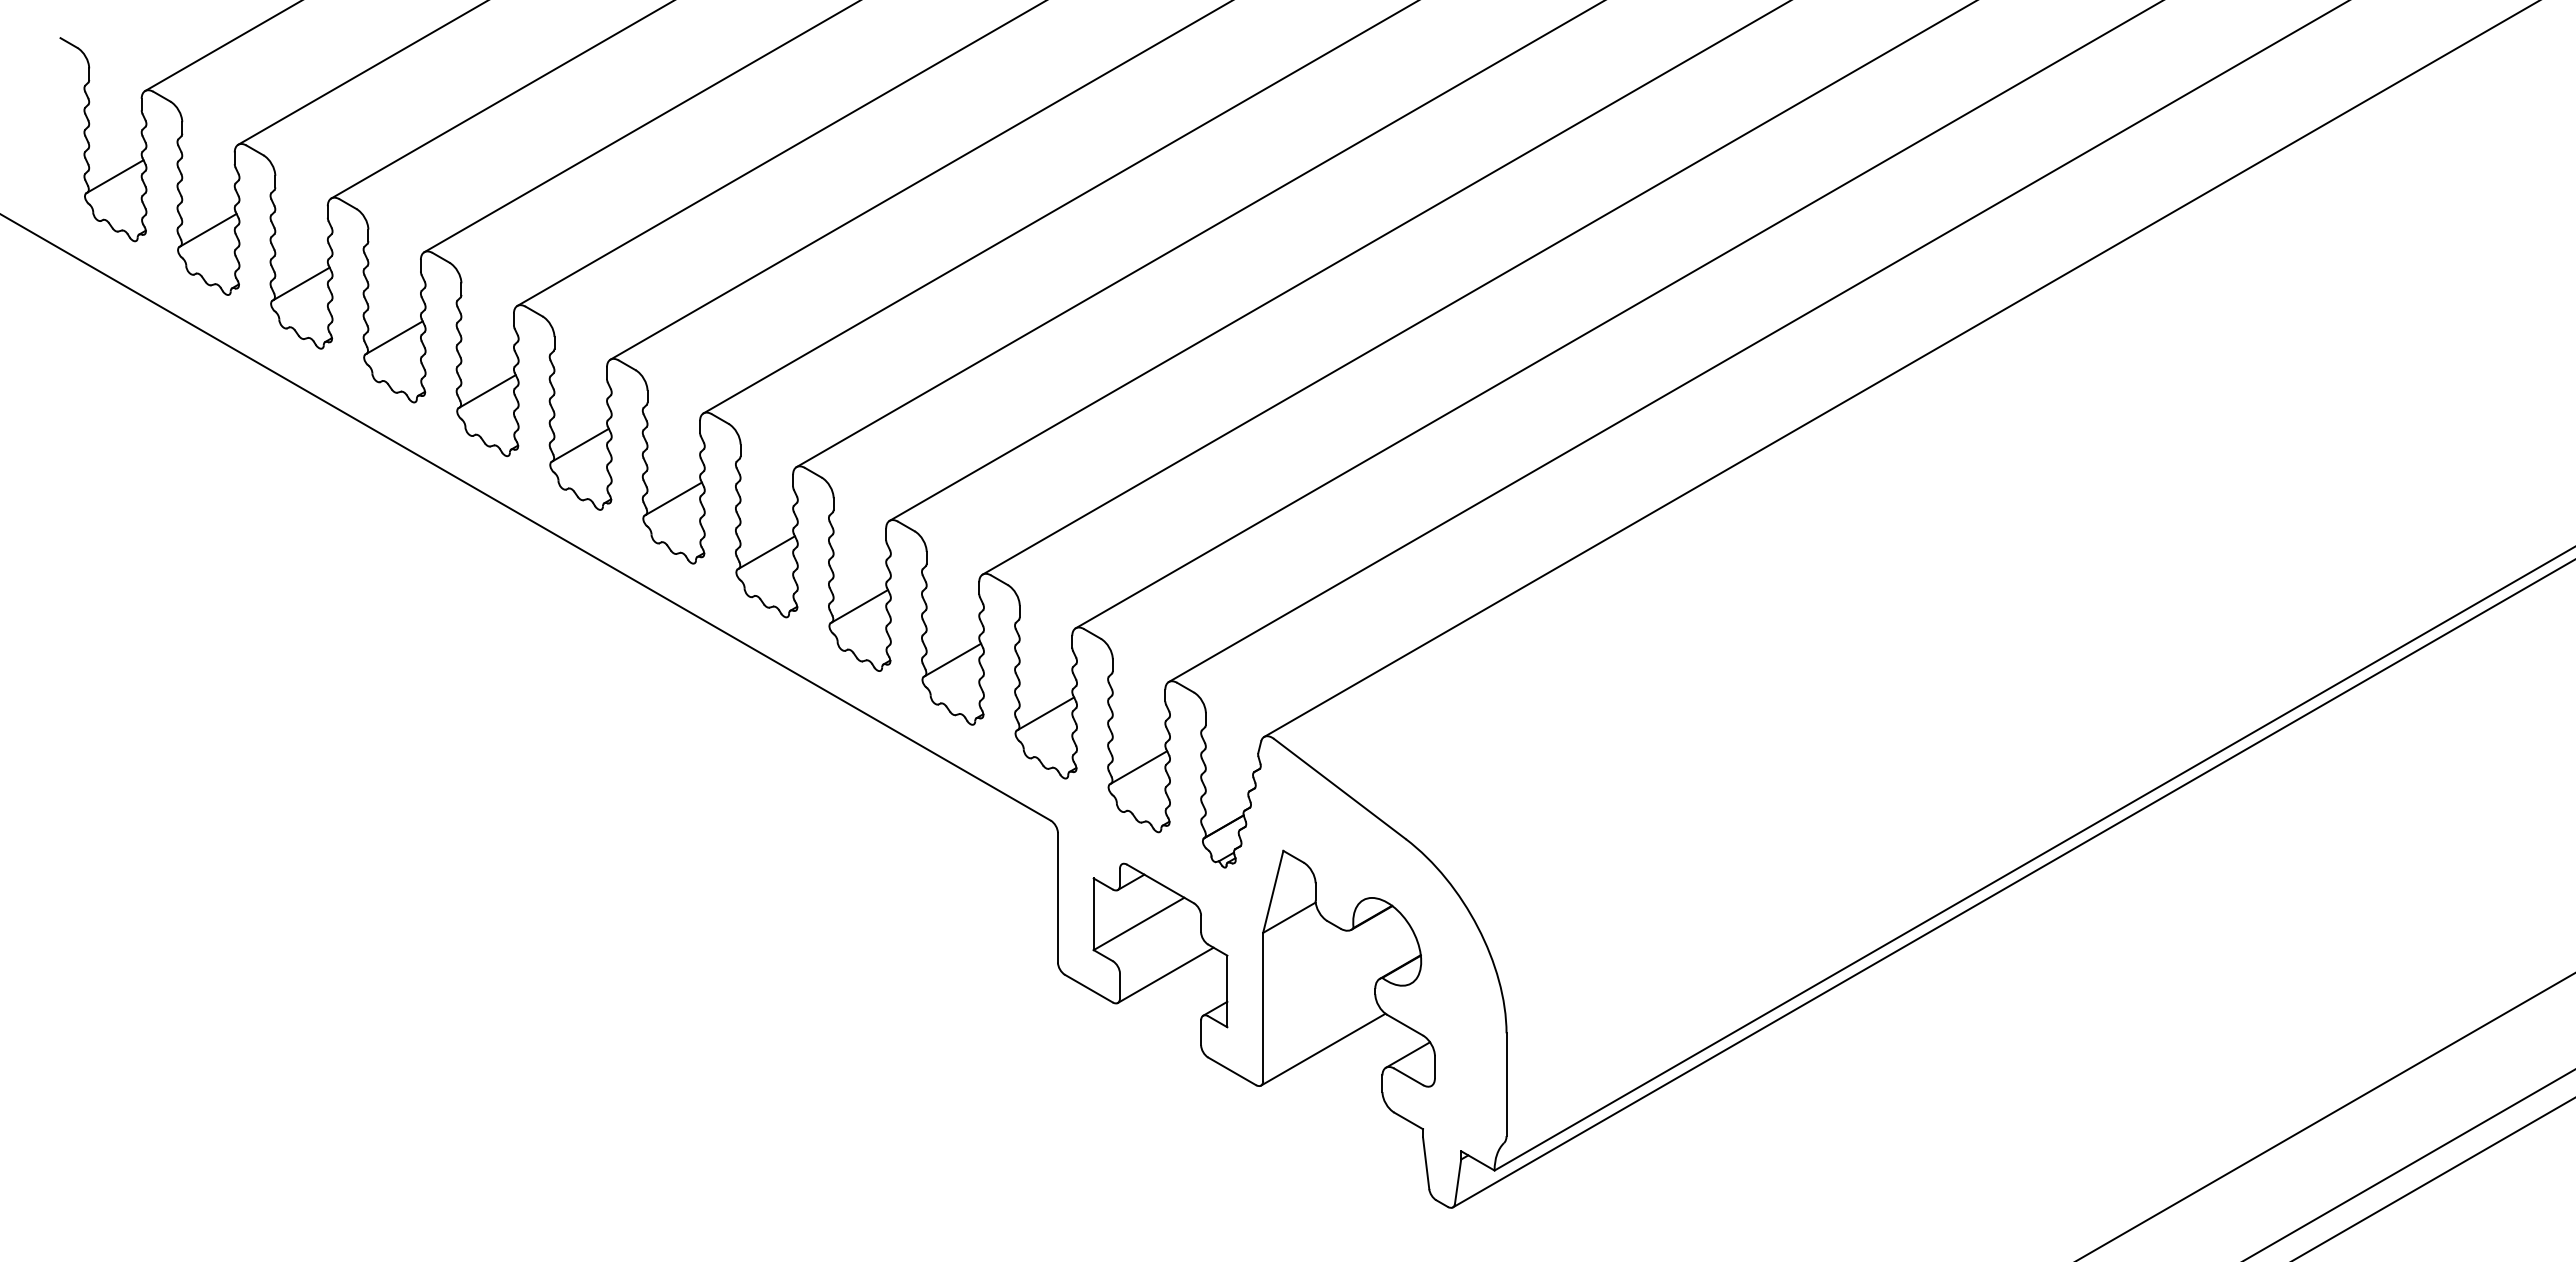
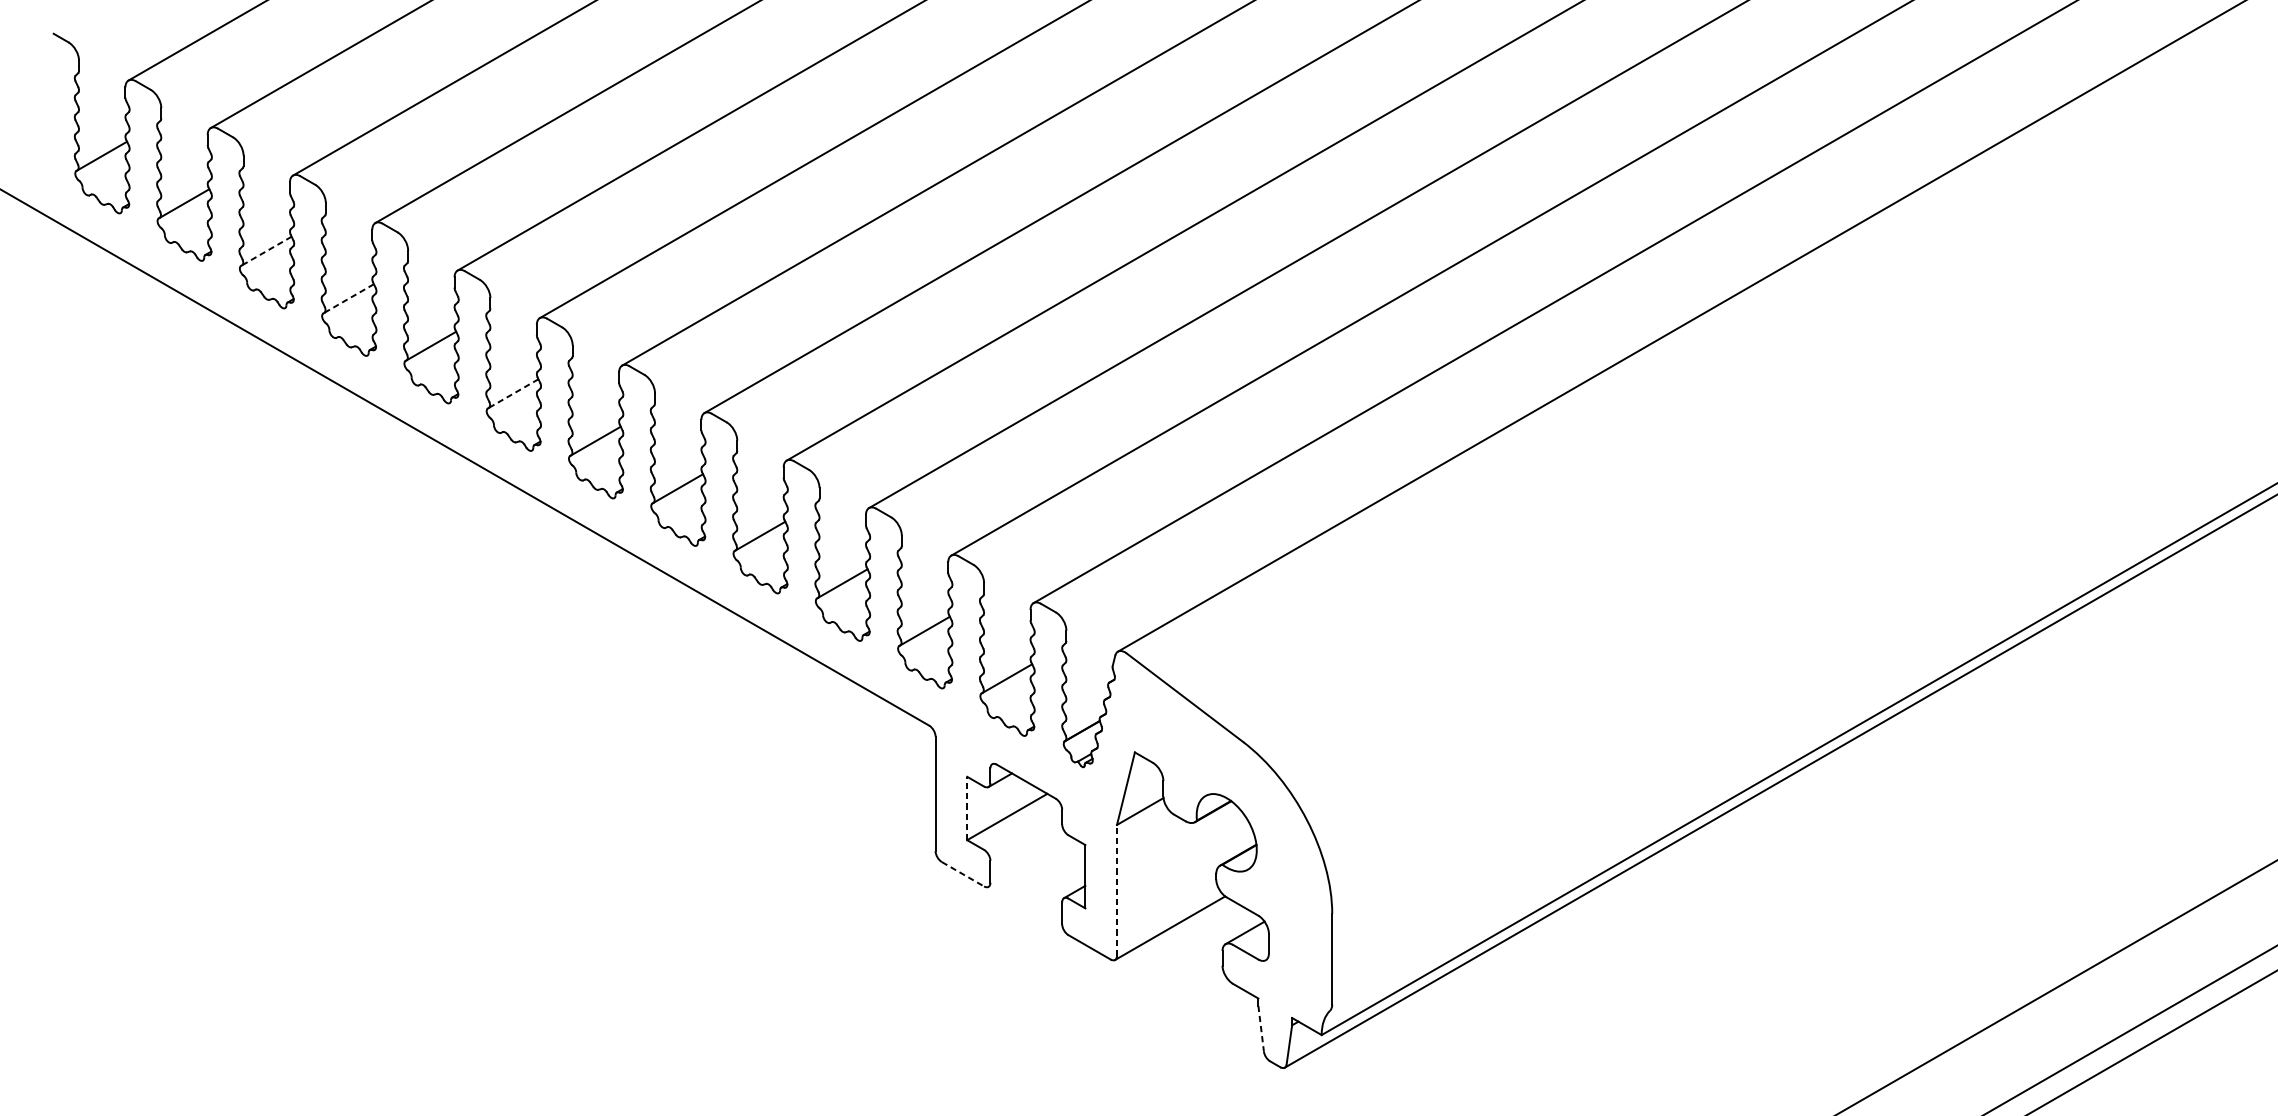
line: (301, 284) -> (266, 251), solid -> dashed
line: (394, 337) -> (348, 298), solid -> dashed
line: (580, 445) -> (513, 393), solid -> dashed
line: (1093, 914) -> (967, 808), solid -> dashed
line: (1165, 974) -> (1030, 861), removed
line: (1088, 988) -> (962, 874), solid -> dashed
line: (1263, 1006) -> (1117, 890), solid -> dashed
line: (1426, 1163) -> (1261, 1028), solid -> dashed

